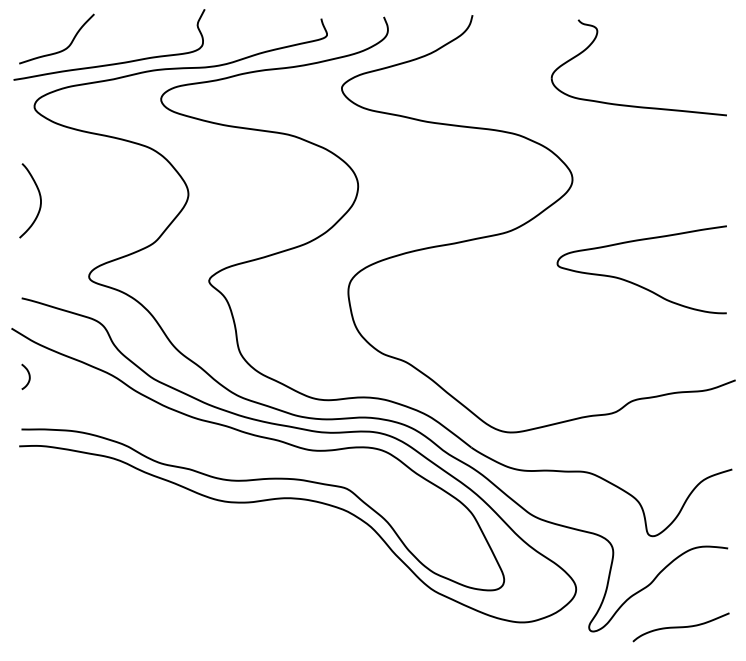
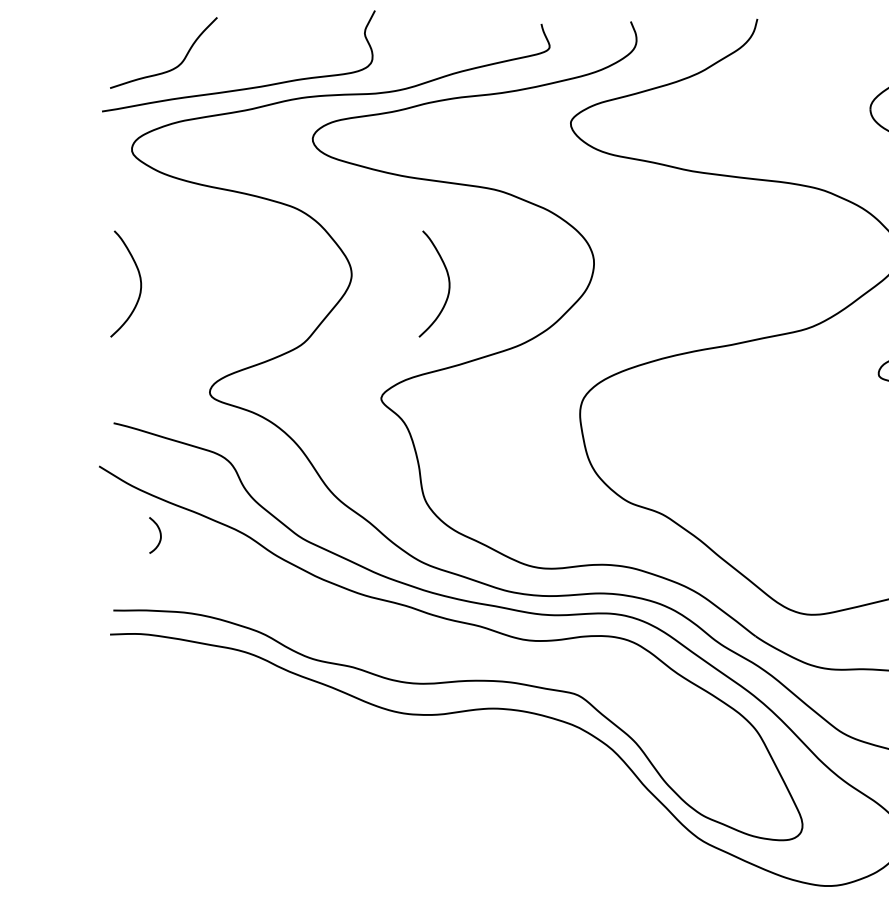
curve: (255, 198) -> (447, 280), added
curve: (28, 376) -> (159, 534), moved

